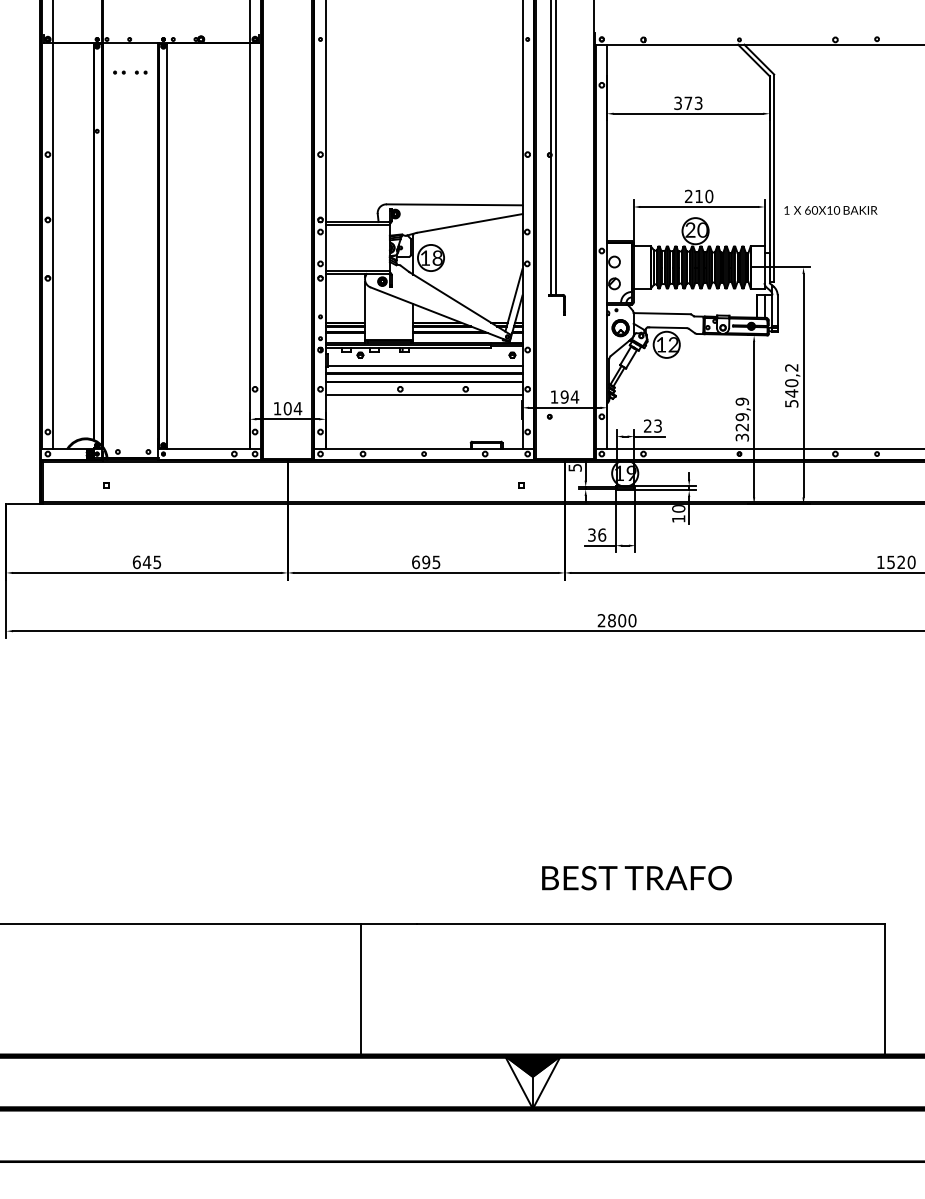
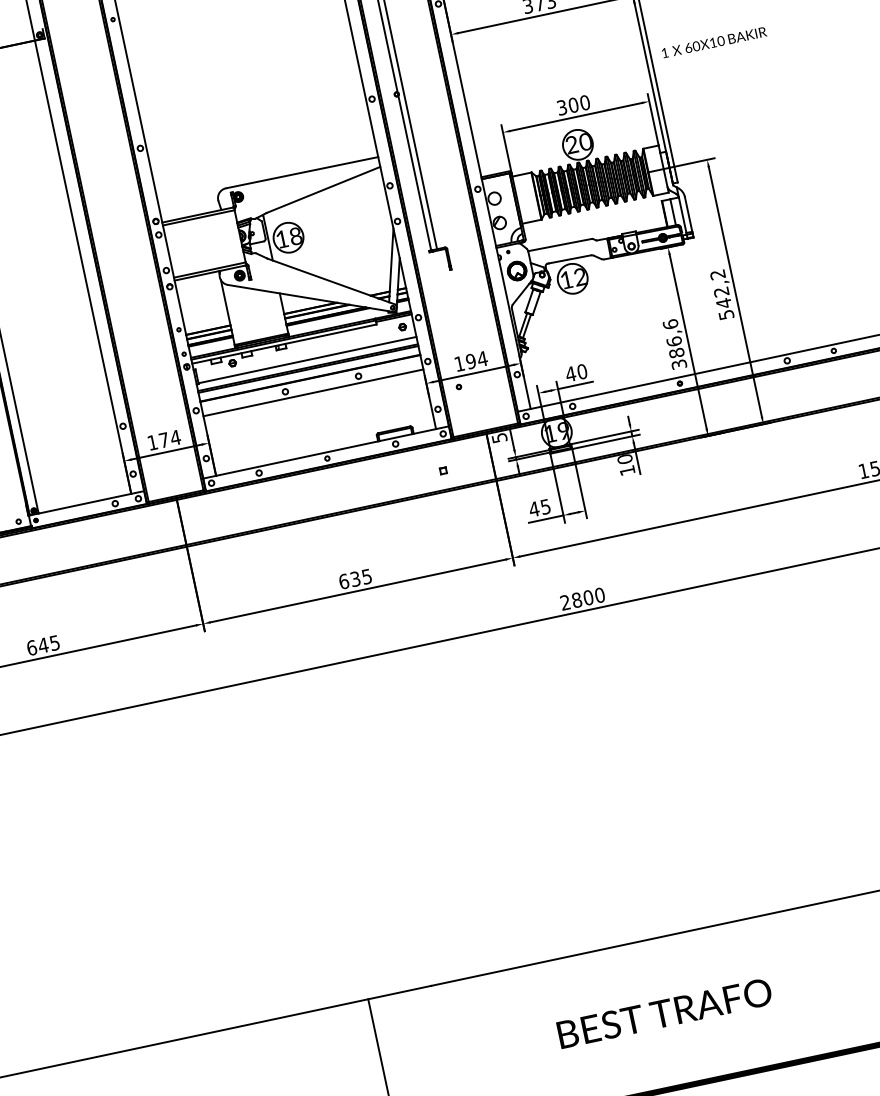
text: (694, 196) -> (568, 106), 210 -> 300
text: (830, 210) -> (713, 42), moved
text: (791, 383) -> (721, 292), 540,2 -> 542,2
text: (287, 408) -> (163, 440), 104 -> 174
text: (742, 414) -> (673, 338), 329,9 -> 386,6
text: (652, 425) -> (575, 372), 23 -> 40
text: (596, 534) -> (539, 507), 36 -> 45
text: (426, 561) -> (355, 578), 695 -> 635
text: (636, 878) -> (664, 1013), moved

